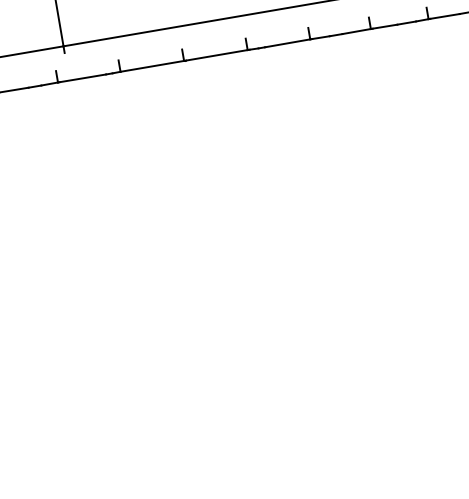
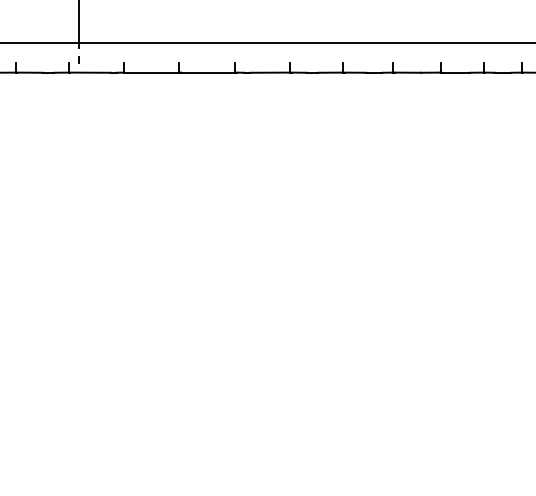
line: (66, 65) -> (78, 59), added

